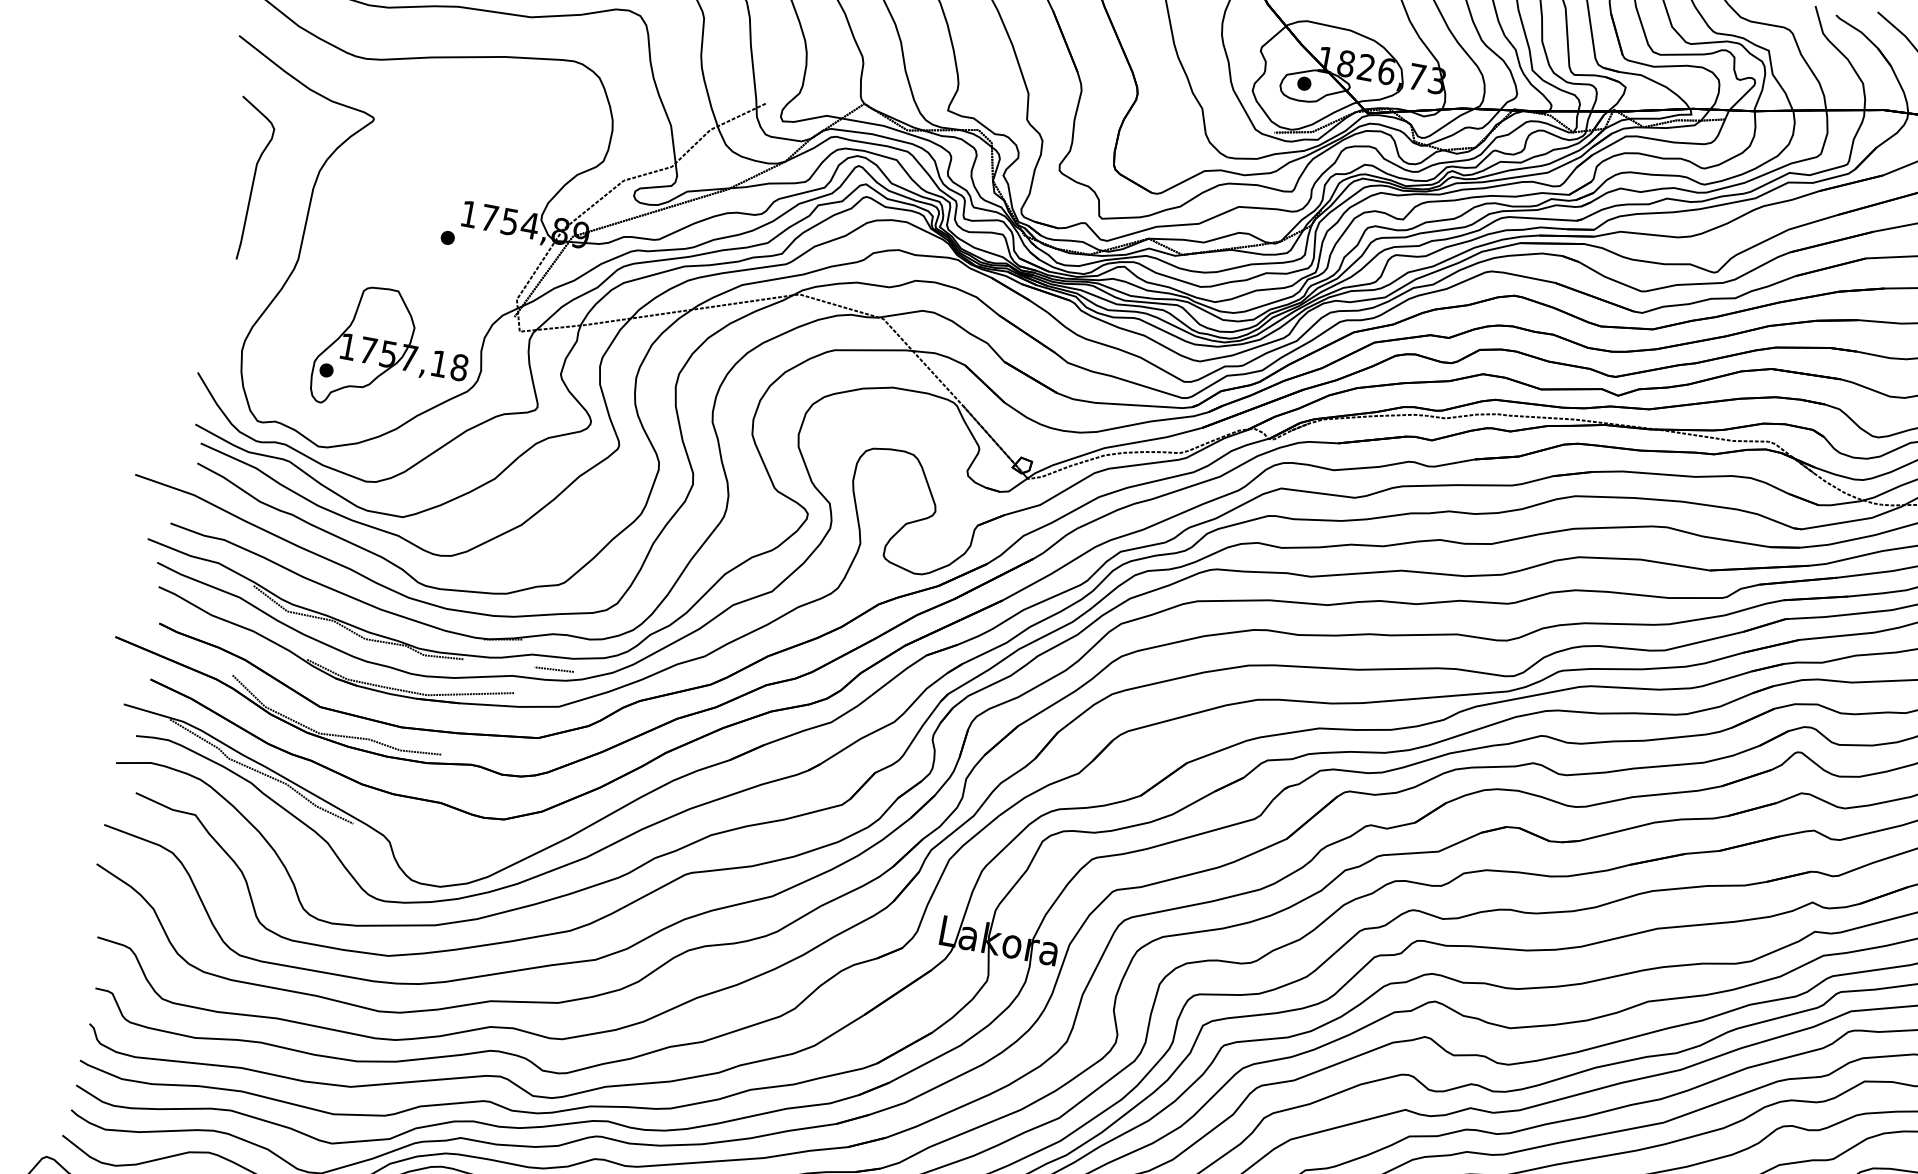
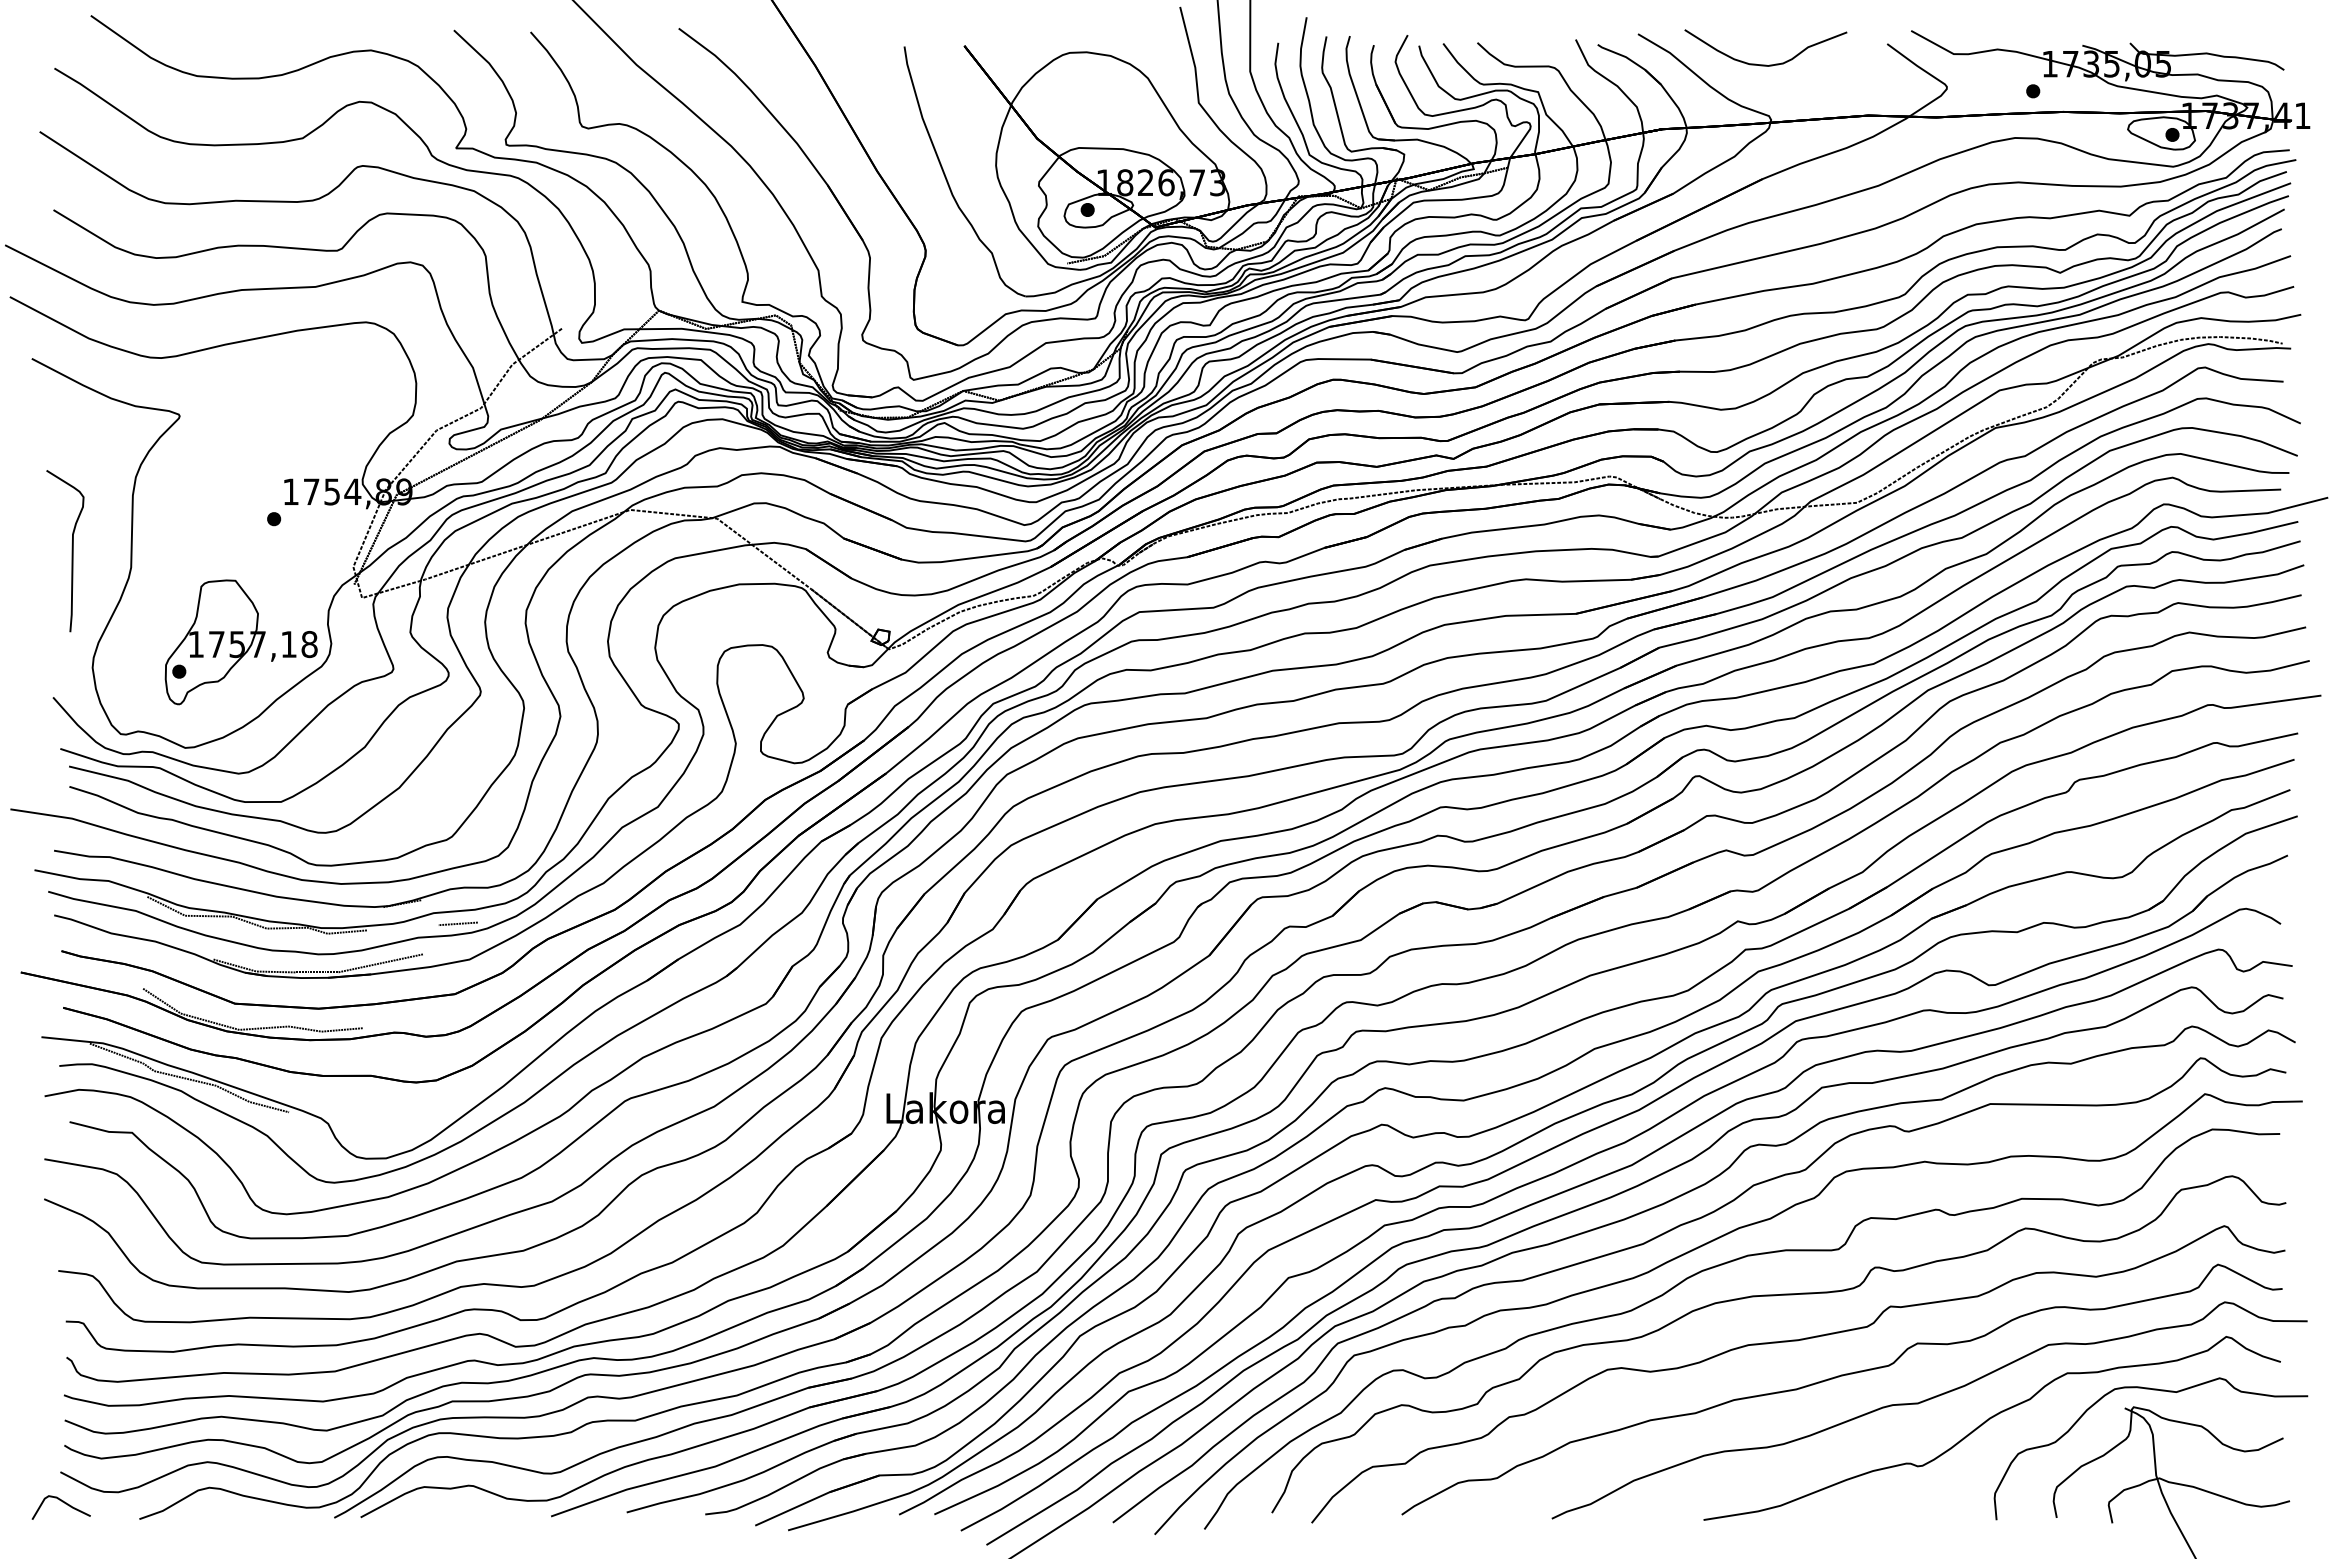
curve: (252, 180) -> (71, 551), moved

